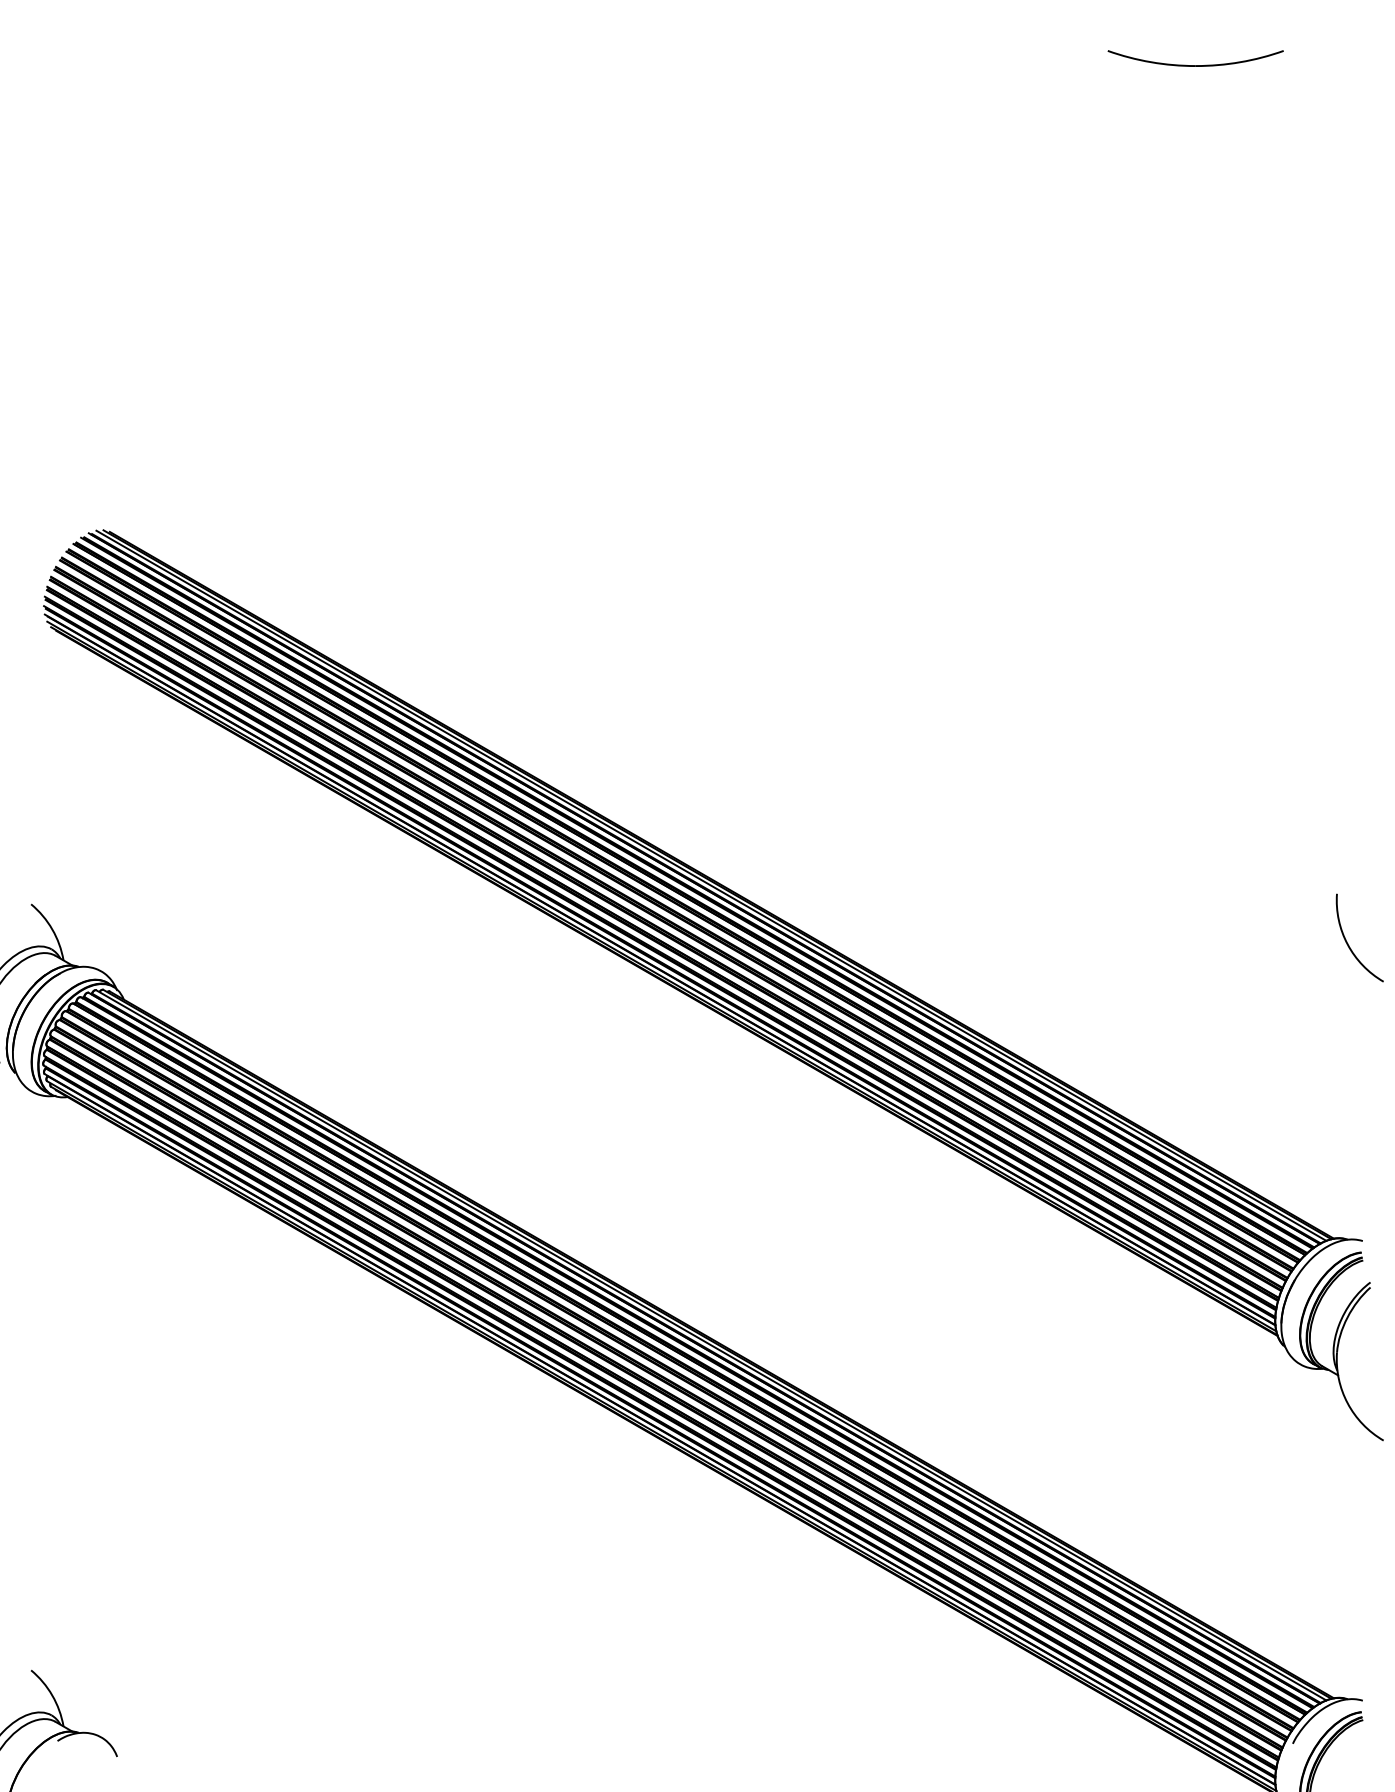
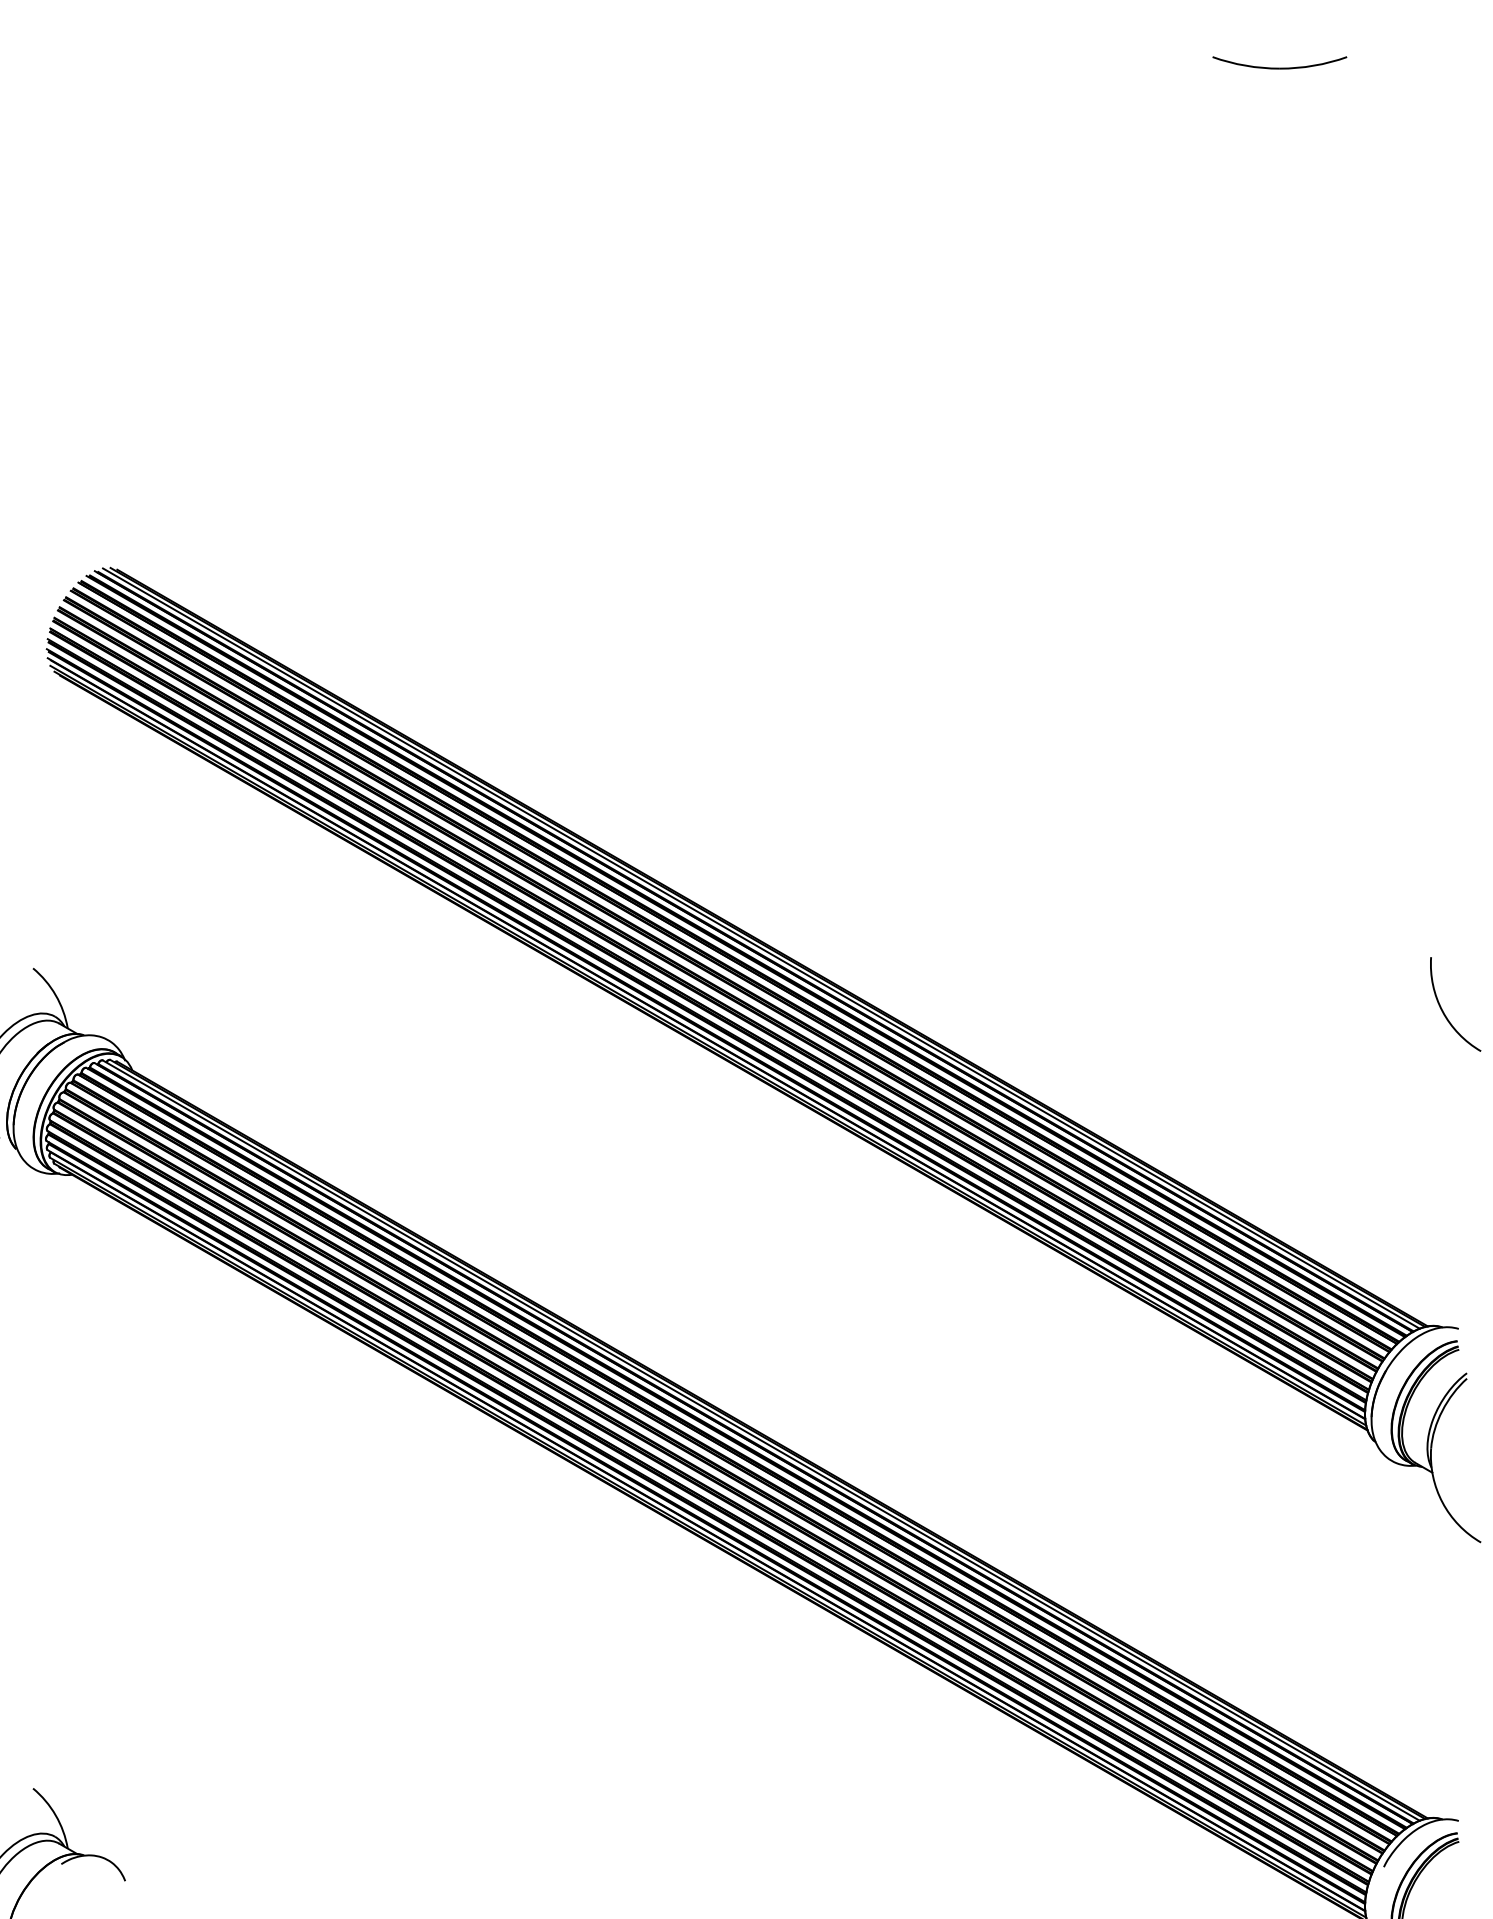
part: (1195, 58) -> (1279, 62), size x0.71

